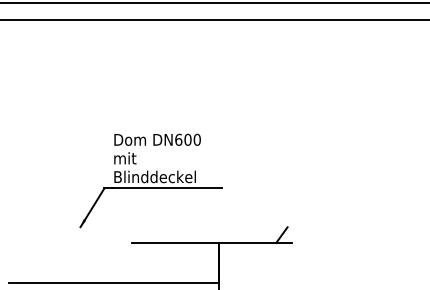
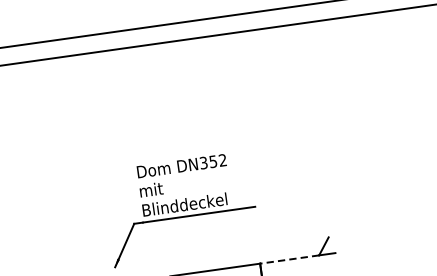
text: (187, 139) -> (212, 161), DN600 -> DN352
line: (247, 243) -> (289, 259), solid -> dashed

